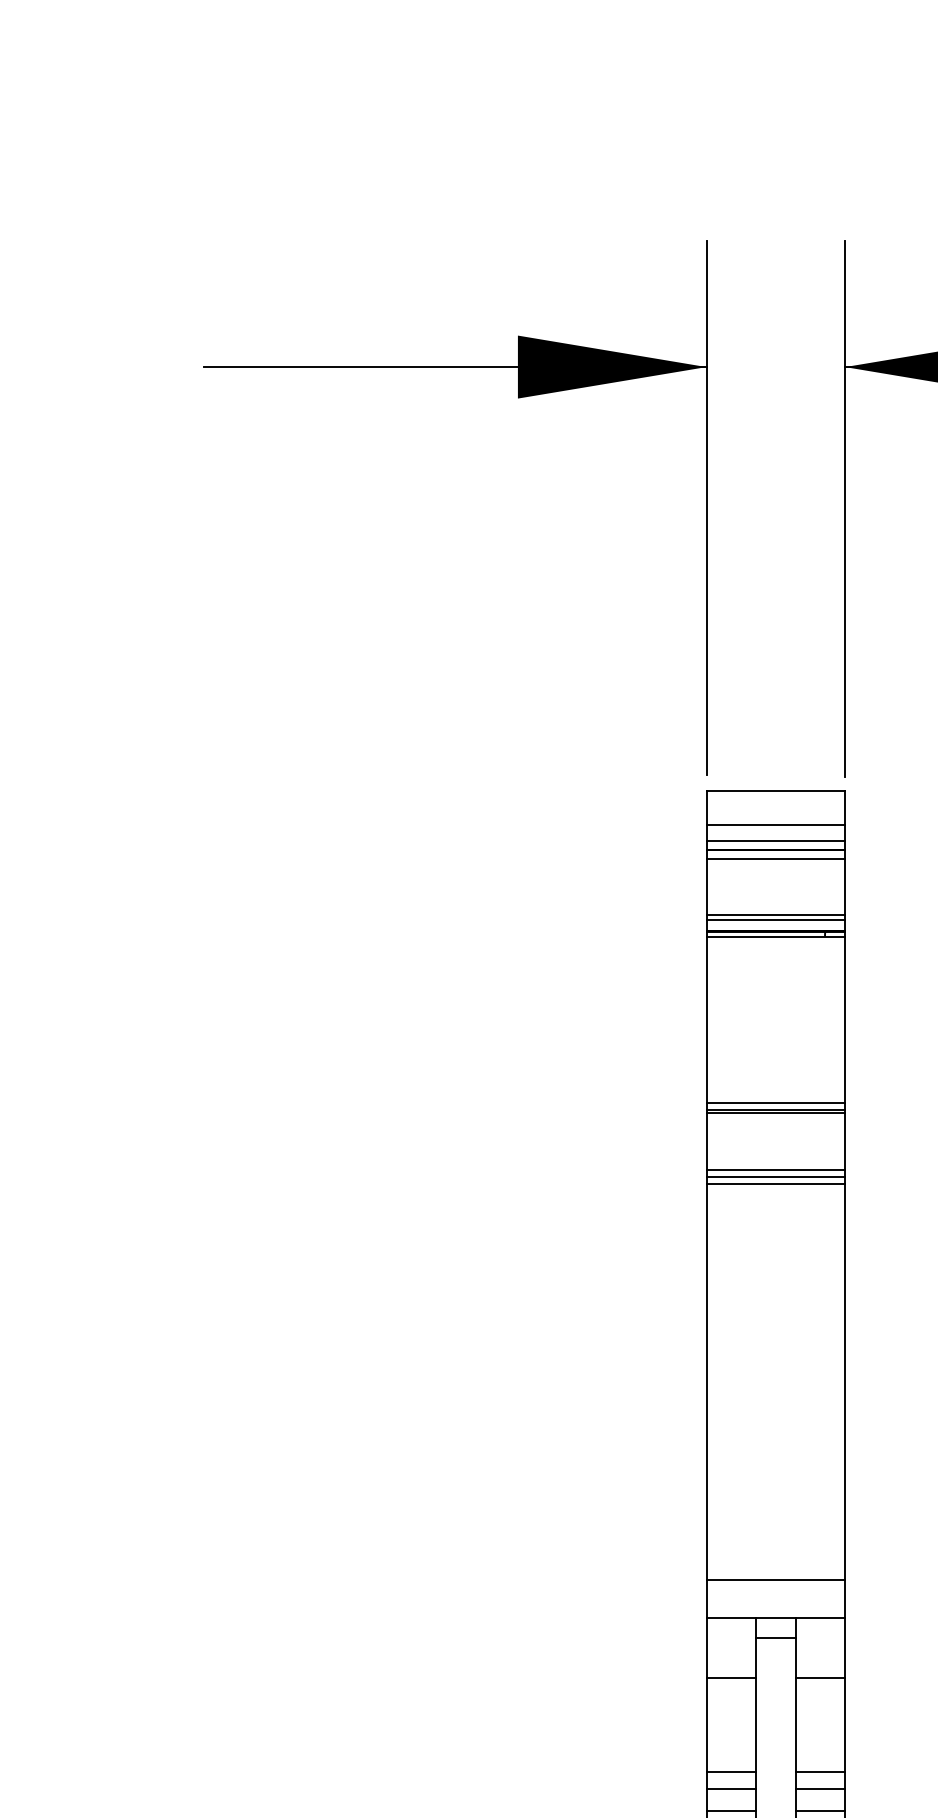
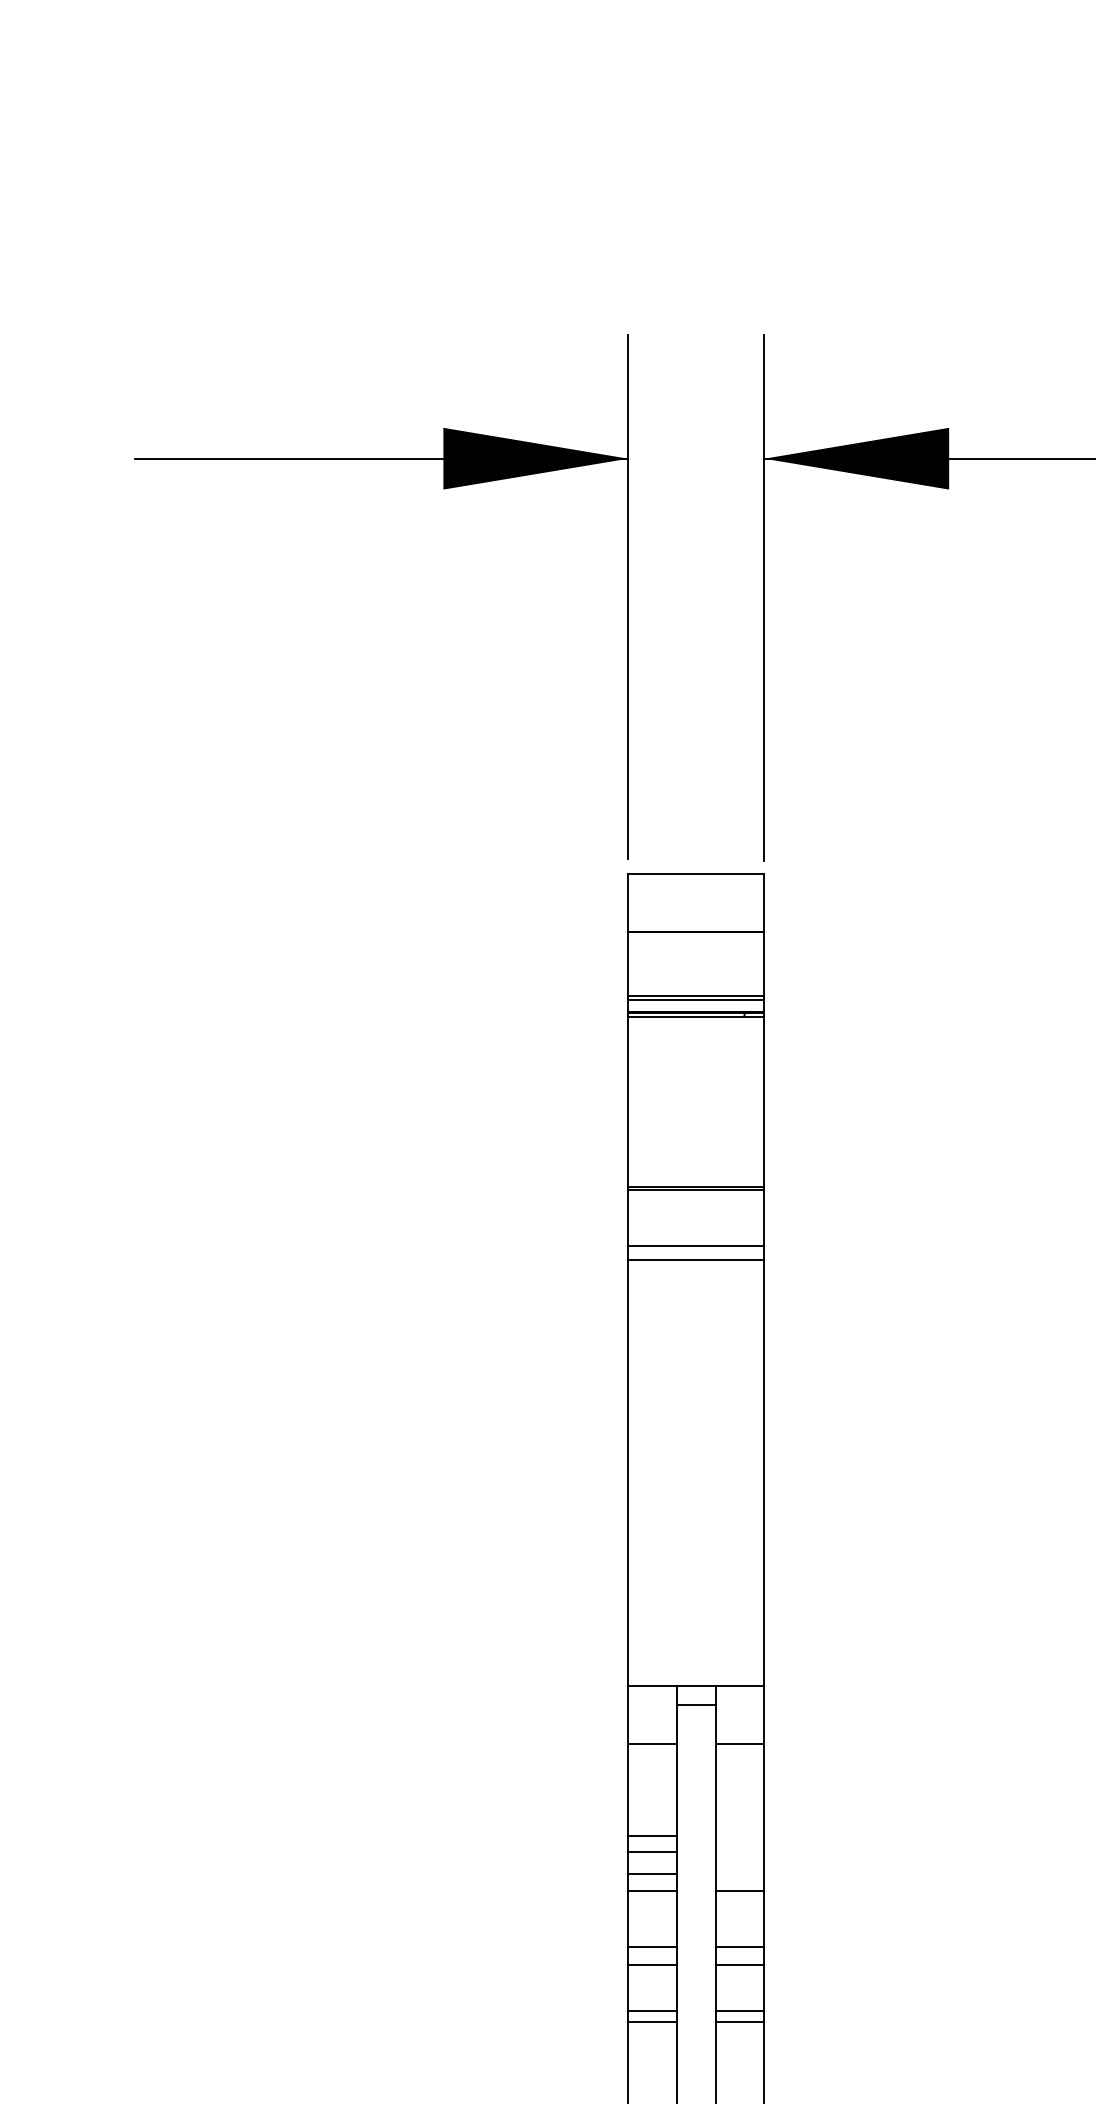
line: (776, 824) -> (696, 907), removed
line: (776, 841) -> (696, 923), removed
line: (776, 858) -> (696, 940), removed
line: (776, 1103) -> (696, 1180), removed
line: (776, 1176) -> (696, 1252), removed
line: (776, 1579) -> (696, 1647), removed
line: (819, 1772) -> (739, 1836), removed
line: (819, 1788) -> (739, 1852), removed
line: (819, 1811) -> (739, 1874), removed

